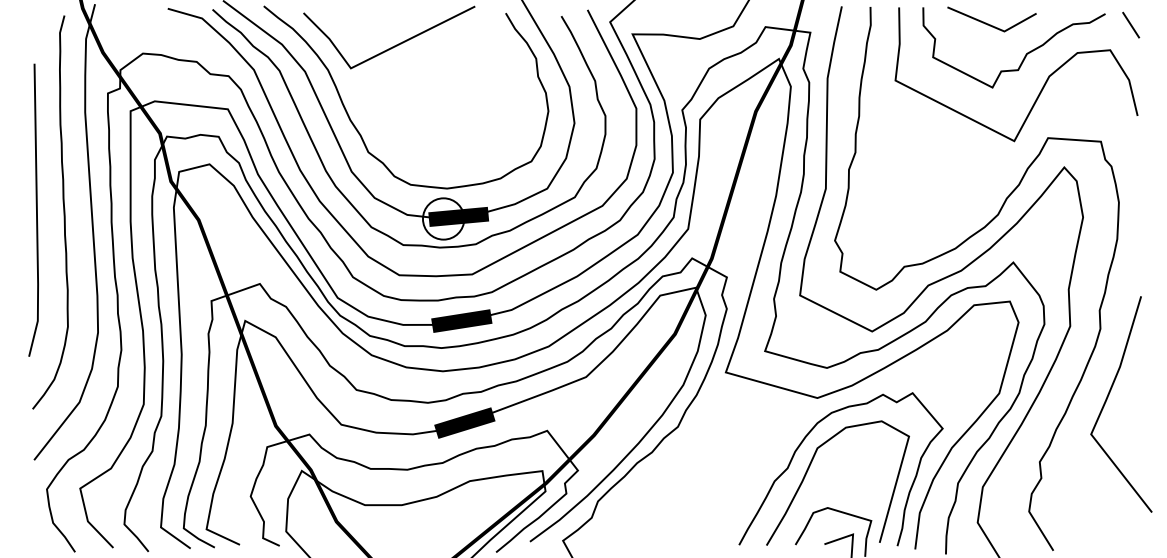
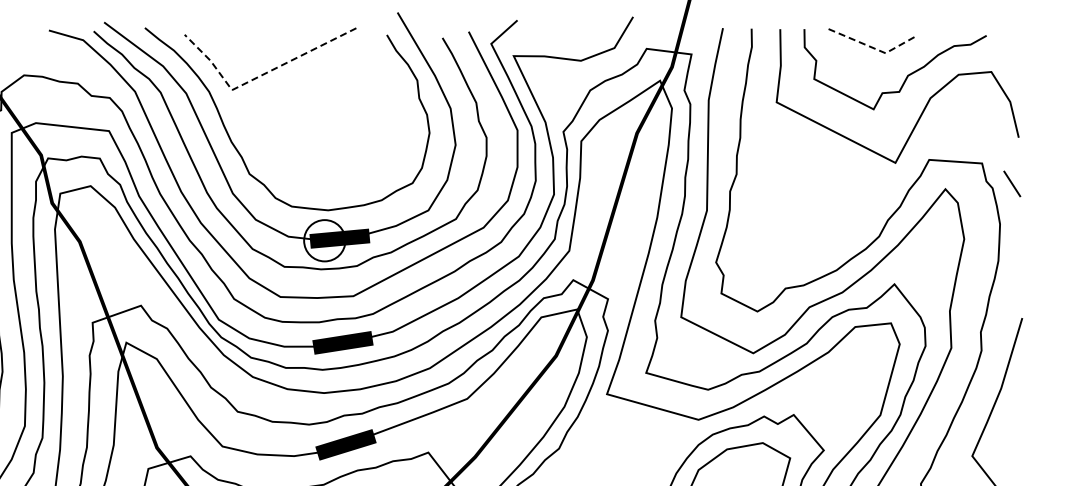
line: (1131, 24) -> (1012, 183), moved
line: (993, 26) -> (874, 48), solid -> dashed
line: (378, 54) -> (259, 76), solid -> dashed

